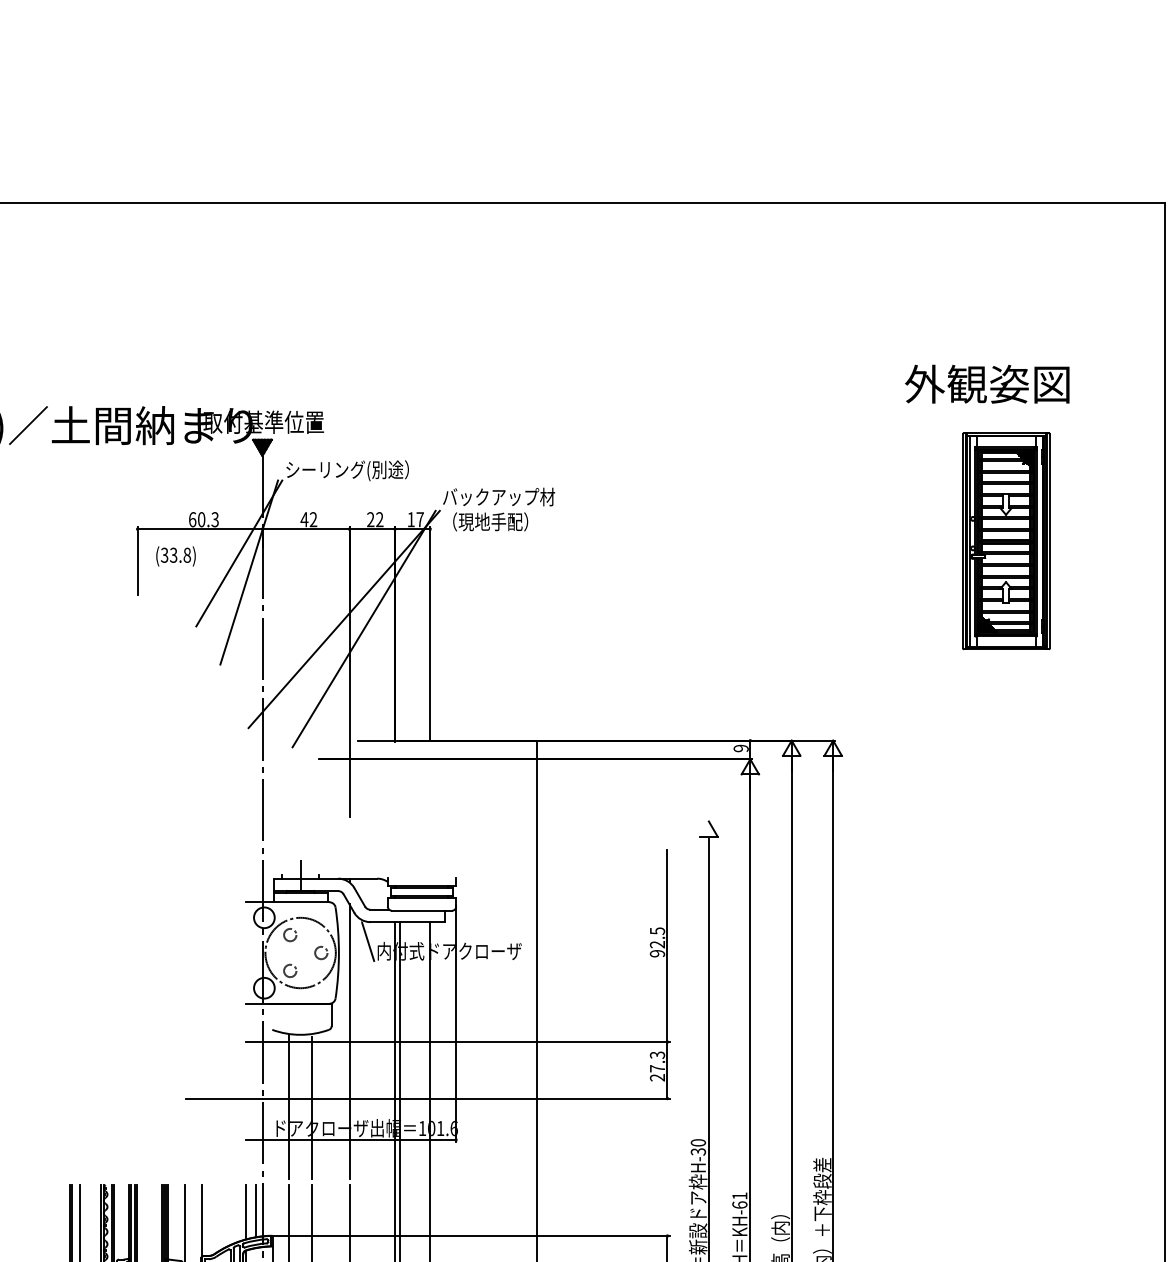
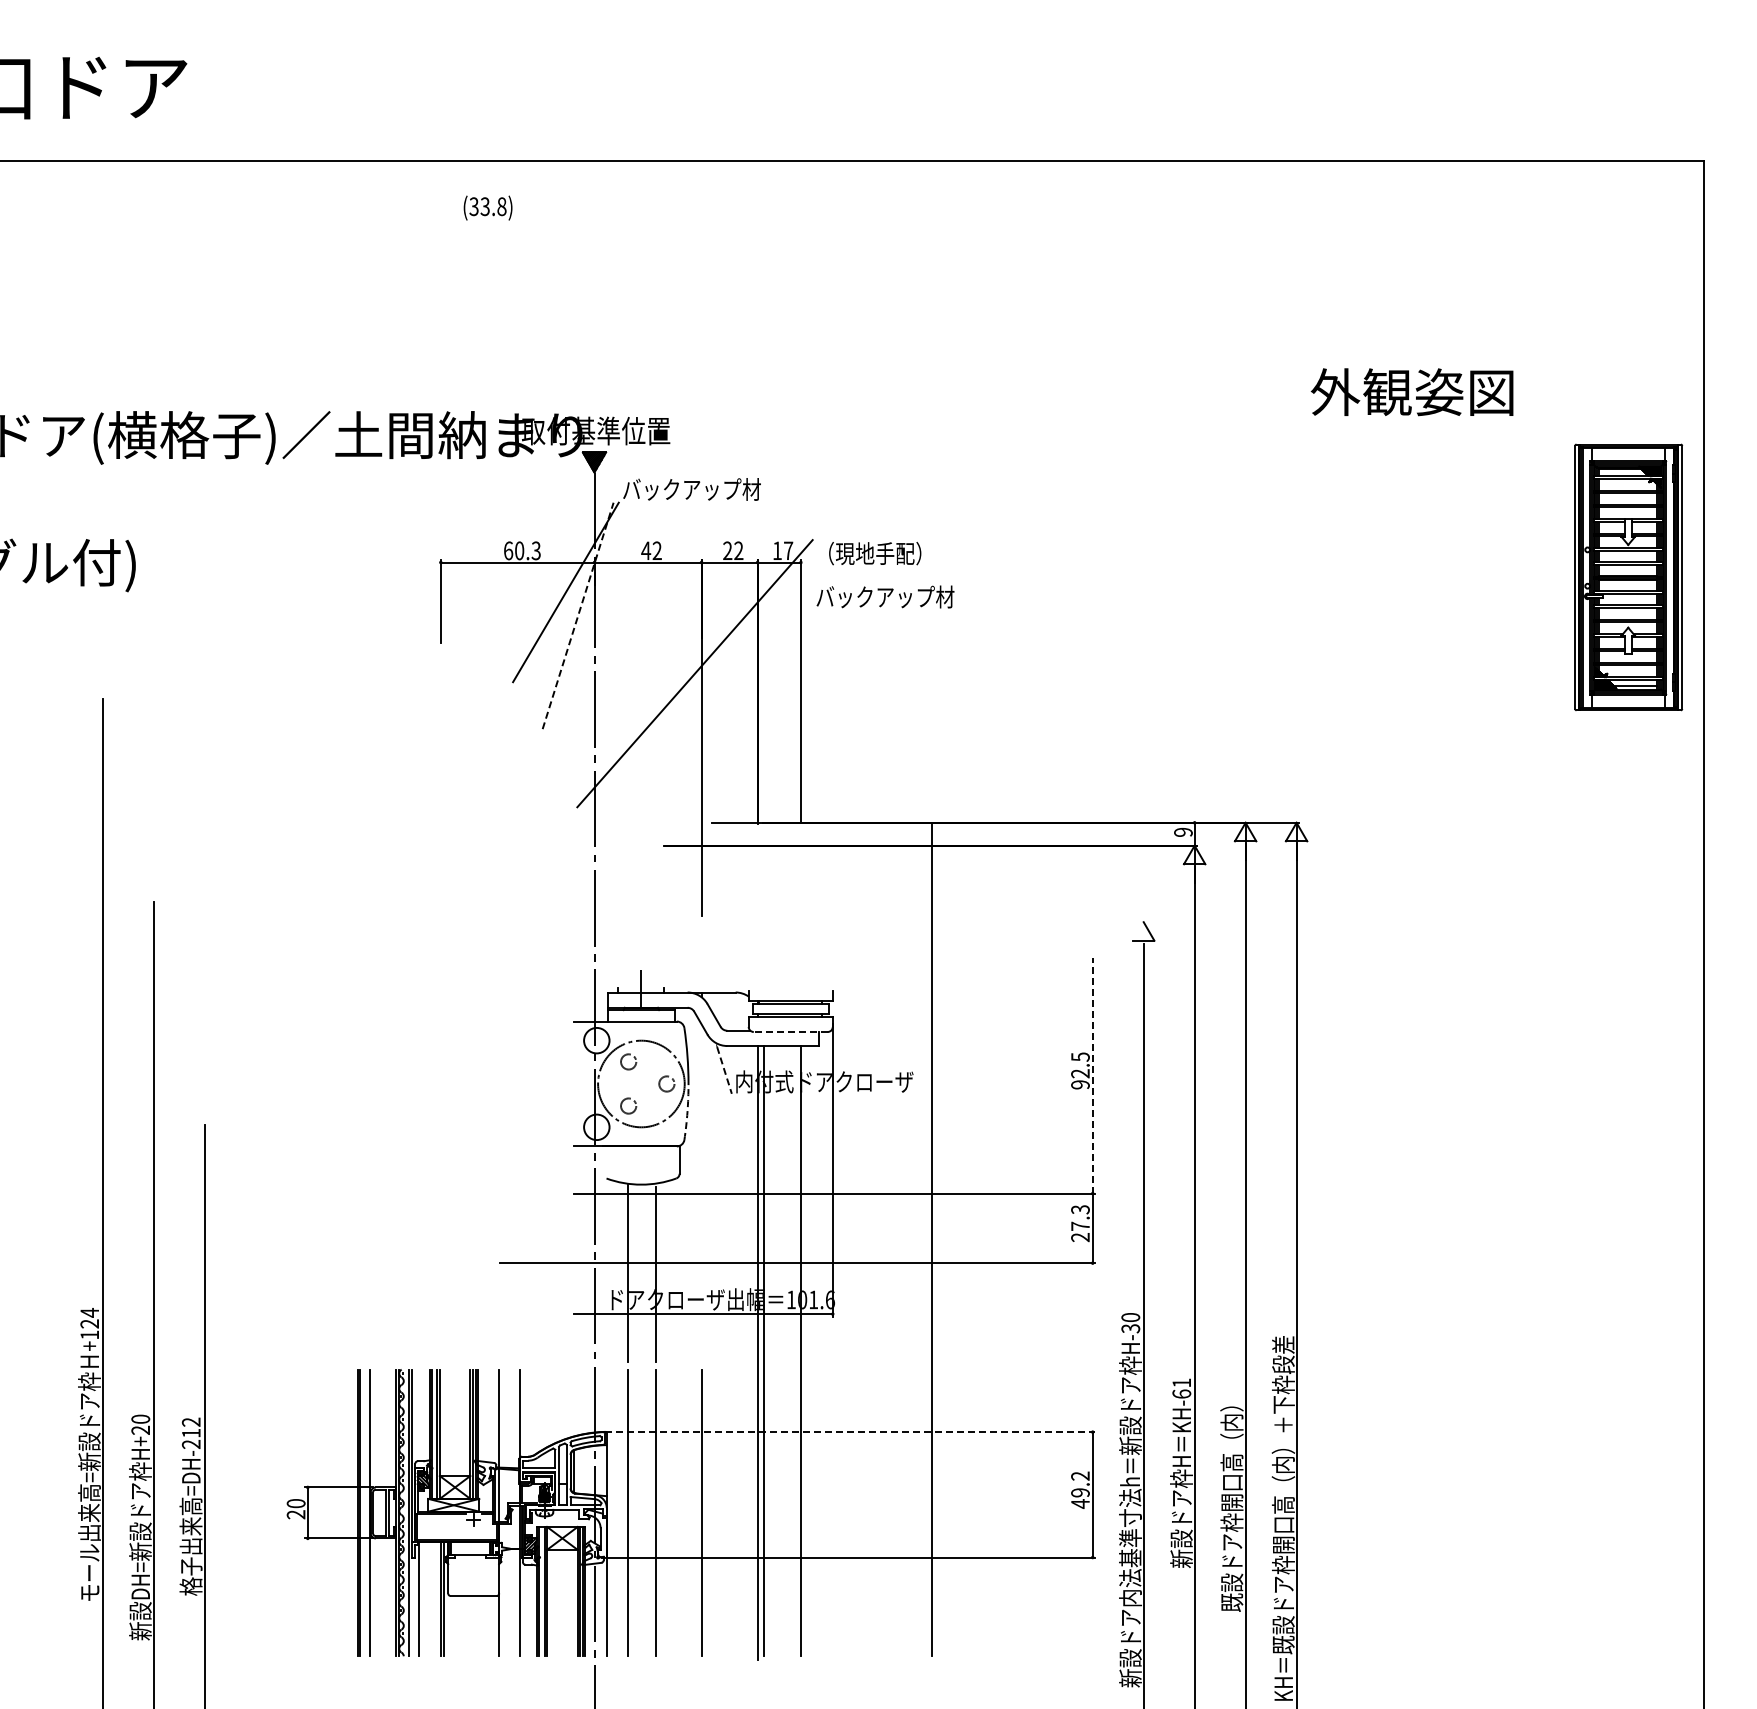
text: (986, 384) -> (1411, 392), moved
text: (347, 470) -> (698, 490), シーリング(別途） -> バックアップ材
text: (499, 496) -> (885, 596), moved
part: (1006, 541) -> (1628, 577), moved
text: (175, 555) -> (487, 207), moved
line: (249, 572) -> (578, 615), solid -> dashed
line: (364, 629) -> (719, 685), removed
line: (421, 911) -> (790, 1032), solid -> dashed
line: (368, 942) -> (724, 1070), solid -> dashed
line: (667, 946) -> (1092, 1075), solid -> dashed
arc: (338, 976) -> (687, 1112), solid -> dashed
line: (349, 1041) -> (701, 1192), removed
line: (246, 1211) -> (574, 1402), removed
line: (256, 1211) -> (586, 1401), removed
line: (470, 1236) -> (850, 1432), solid -> dashed

